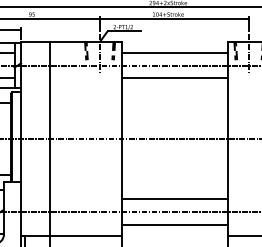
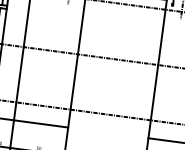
line: (174, 78) -> (123, 14), removed
line: (174, 199) -> (111, 105), removed
line: (174, 224) -> (109, 124), removed

